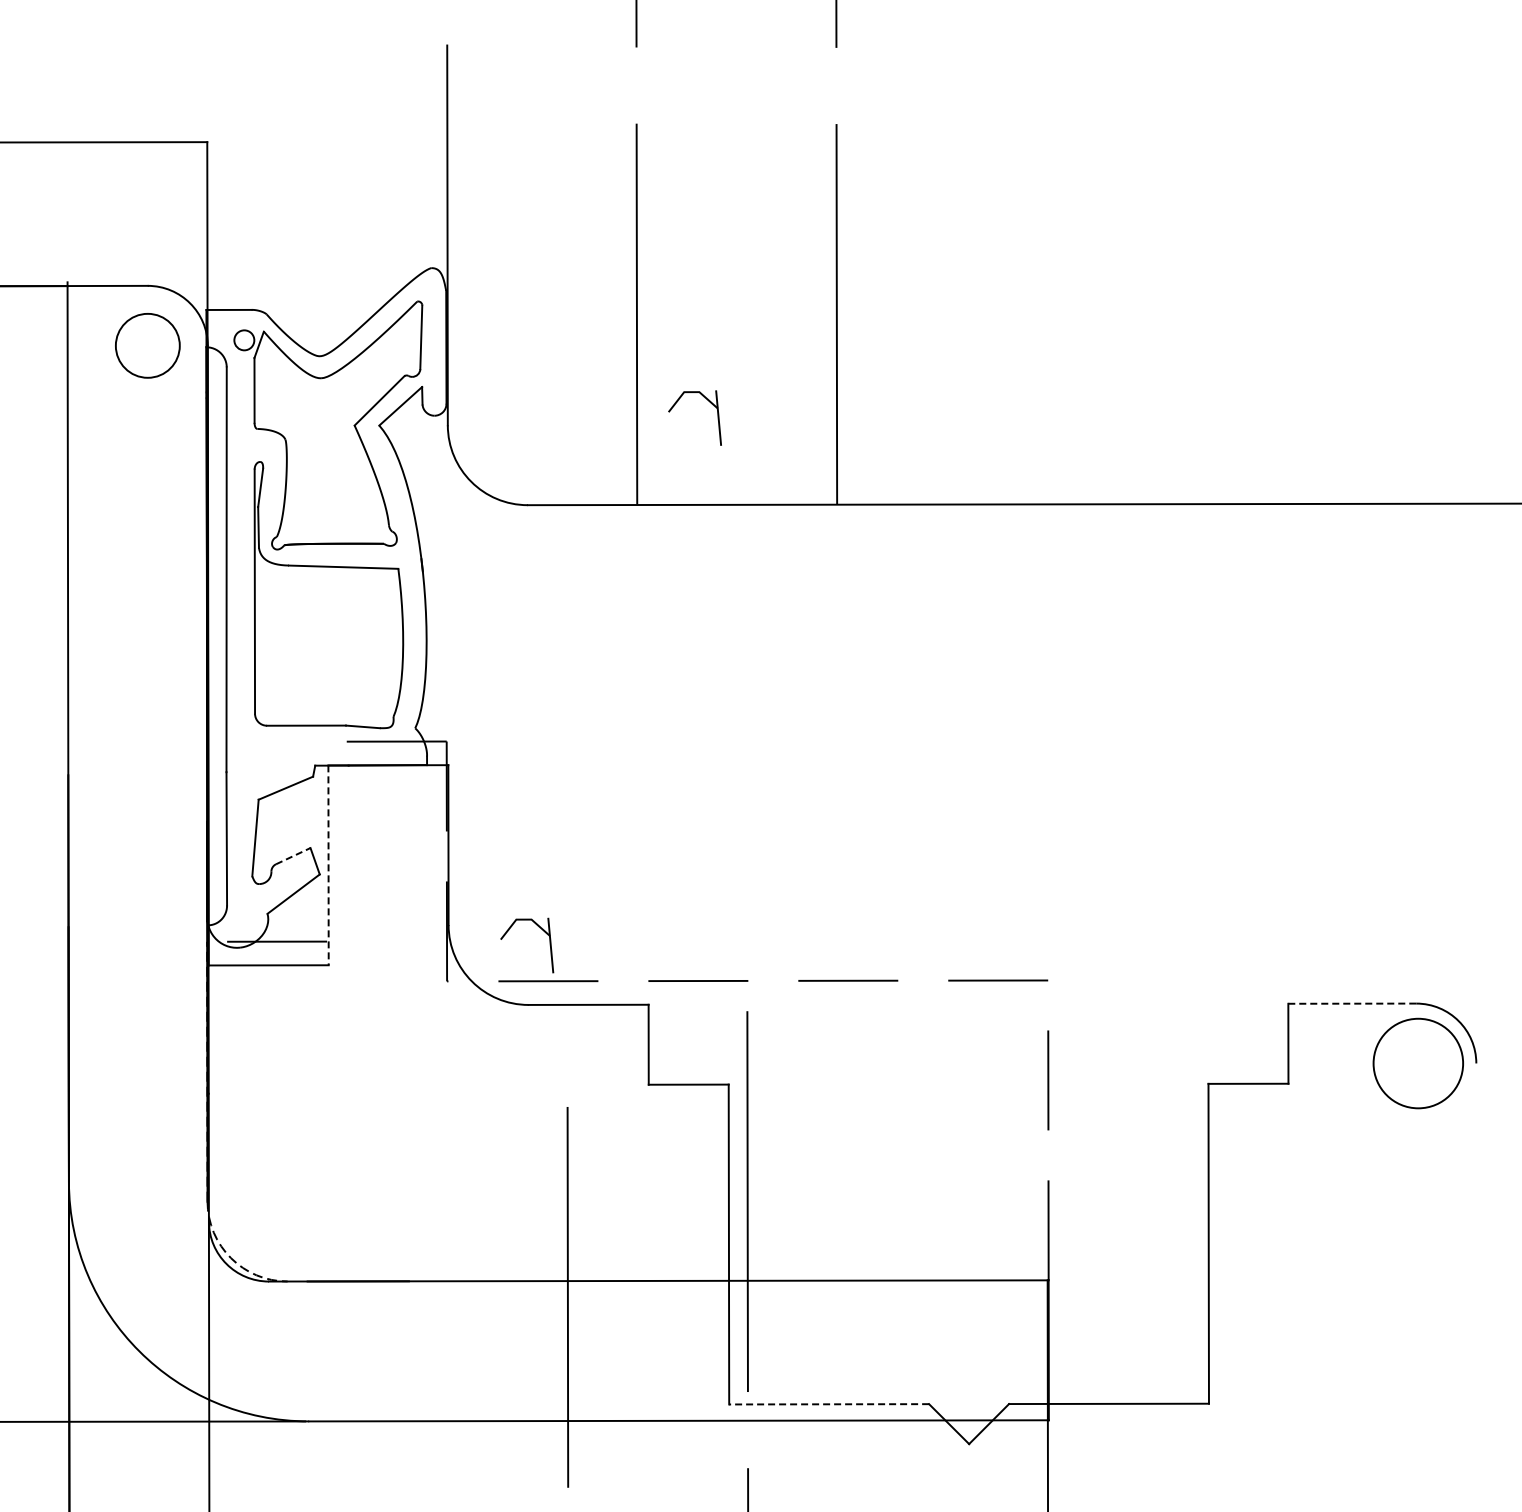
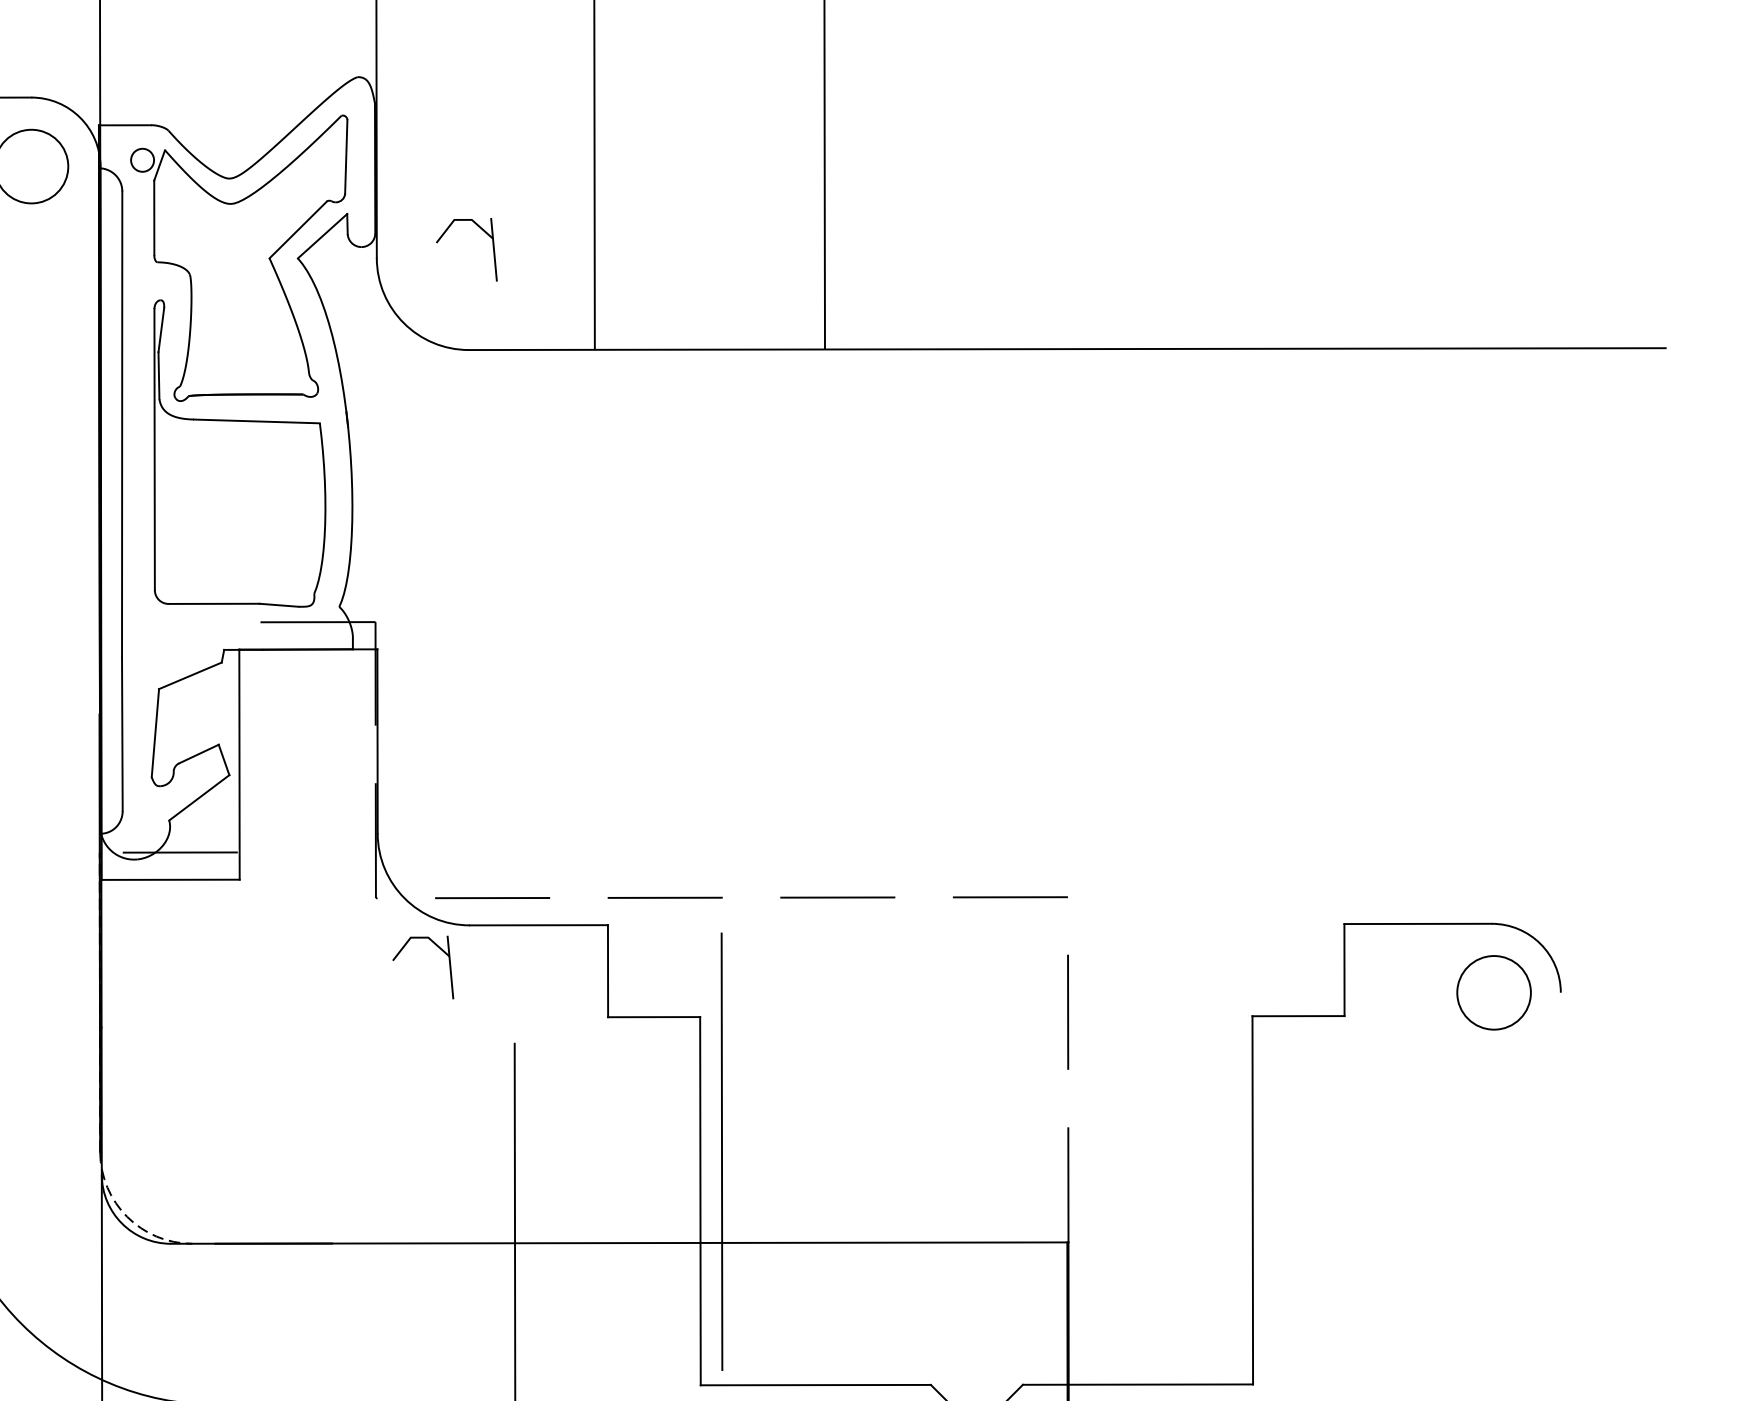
part: (709, 402) -> (483, 231), moved
line: (293, 855) -> (199, 753), dashed -> solid
line: (328, 865) -> (239, 764), dashed -> solid
part: (538, 927) -> (436, 946), moved
line: (1352, 1003) -> (1418, 923), dashed -> solid
circle: (1418, 1063) -> (1494, 992), size x0.71
line: (829, 1404) -> (816, 1385), dashed -> solid

